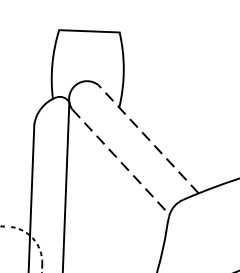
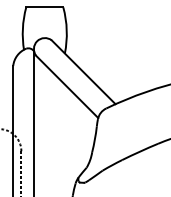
line: (148, 138) -> (83, 71), dashed -> solid
line: (121, 161) -> (67, 86), dashed -> solid

